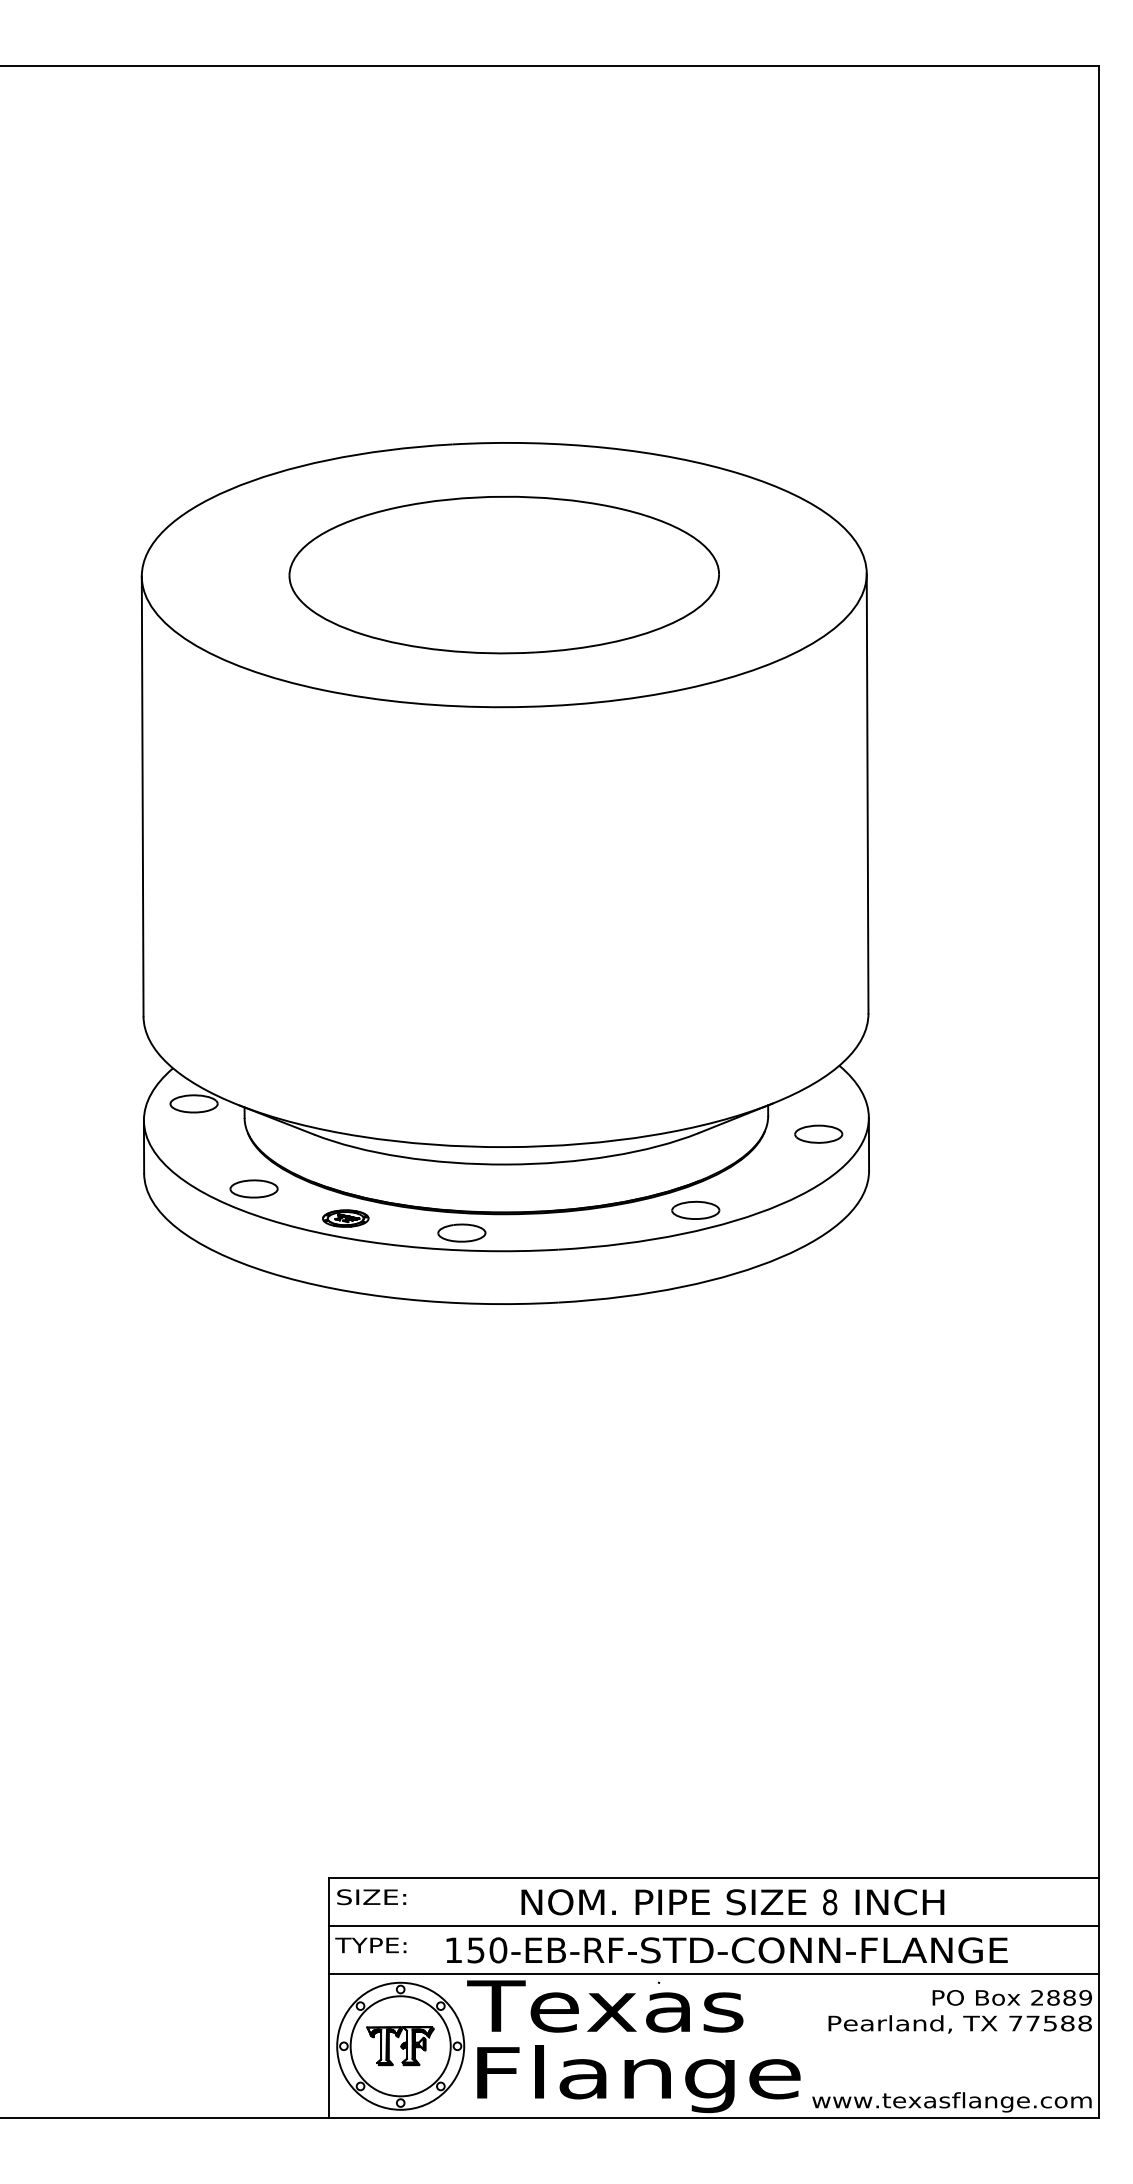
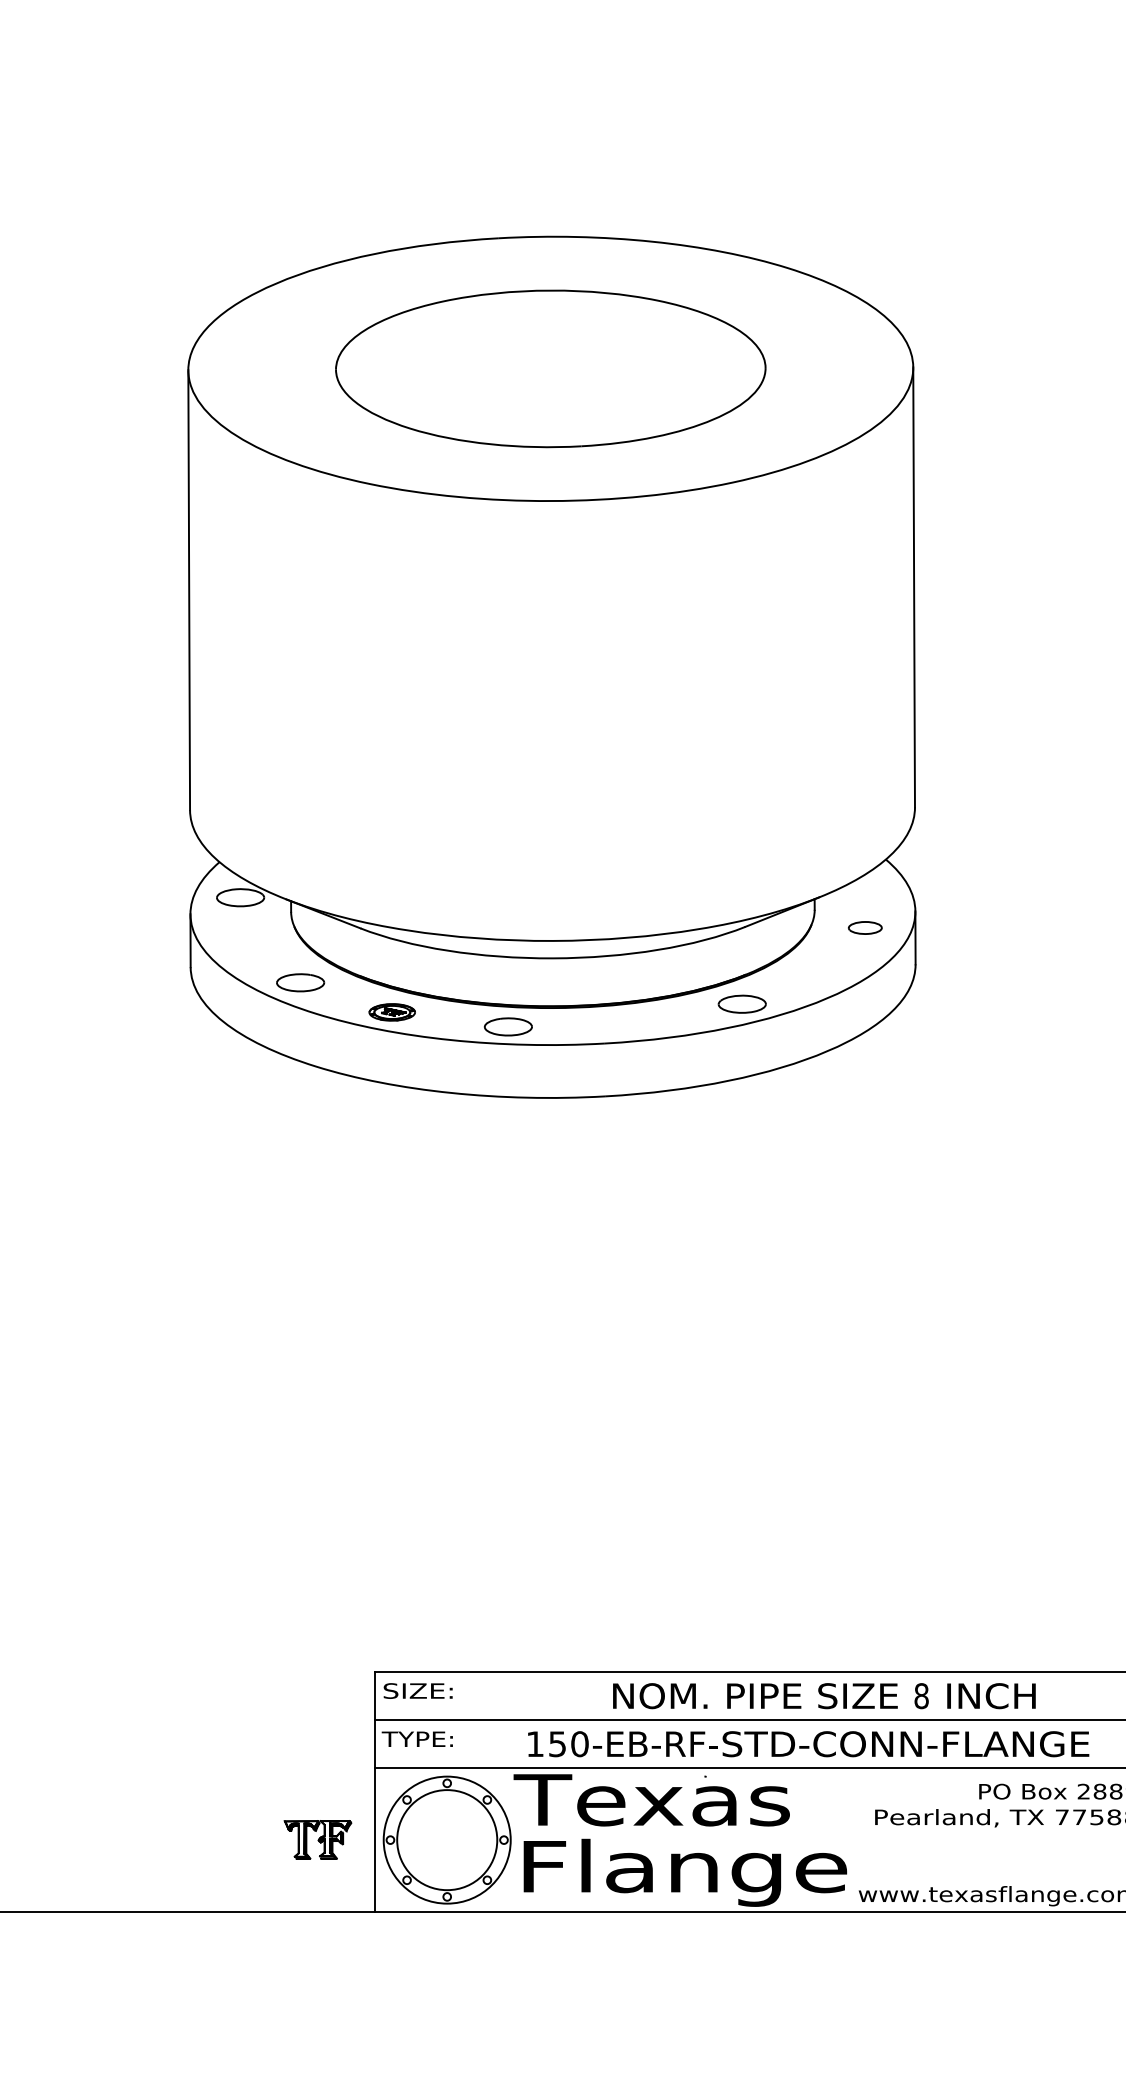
part: (818, 1133) -> (865, 927), size x0.7
text: (732, 1902) -> (824, 1696), moved
text: (726, 1950) -> (808, 1744), moved
part: (400, 2046) -> (318, 1840), moved

